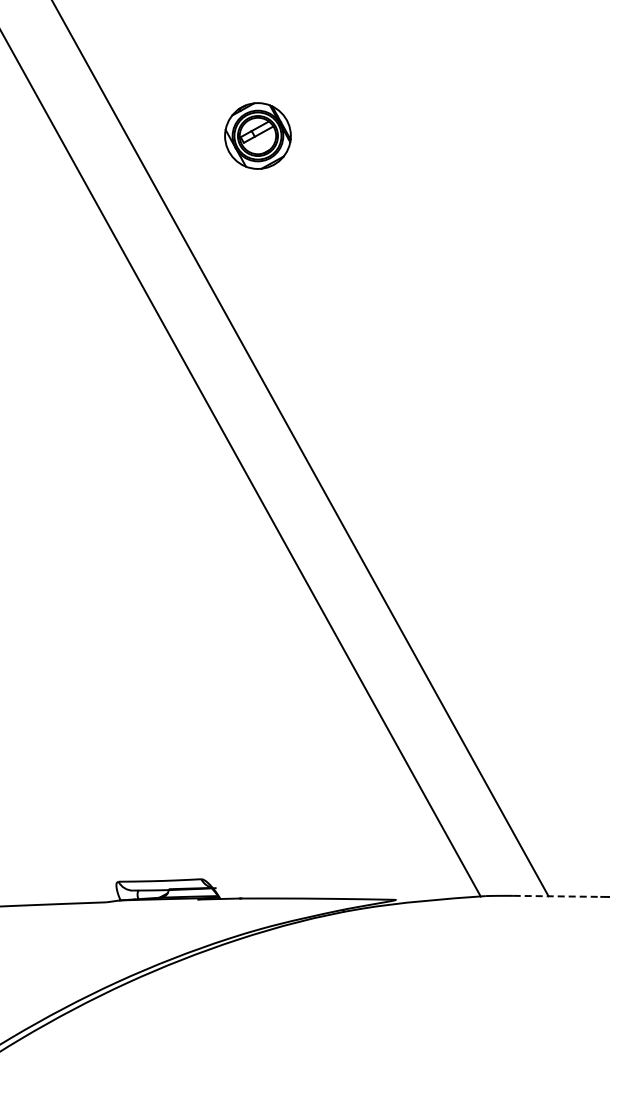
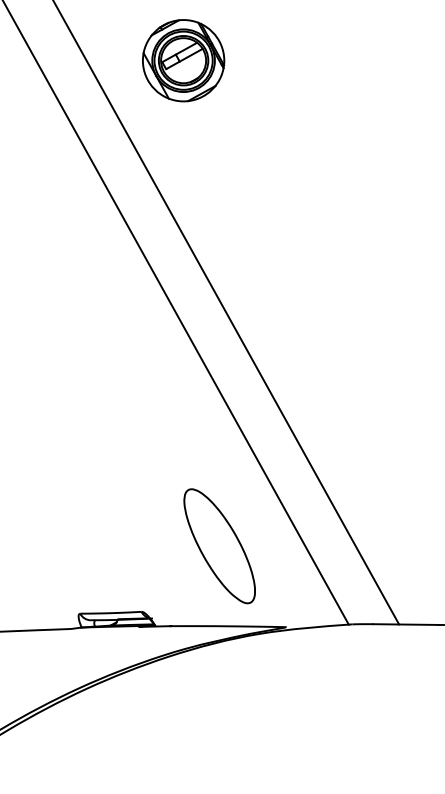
part: (257, 135) -> (183, 60), size x1.67
part: (306, 790) -> (219, 546), added
line: (557, 896) -> (405, 624), dashed -> solid

